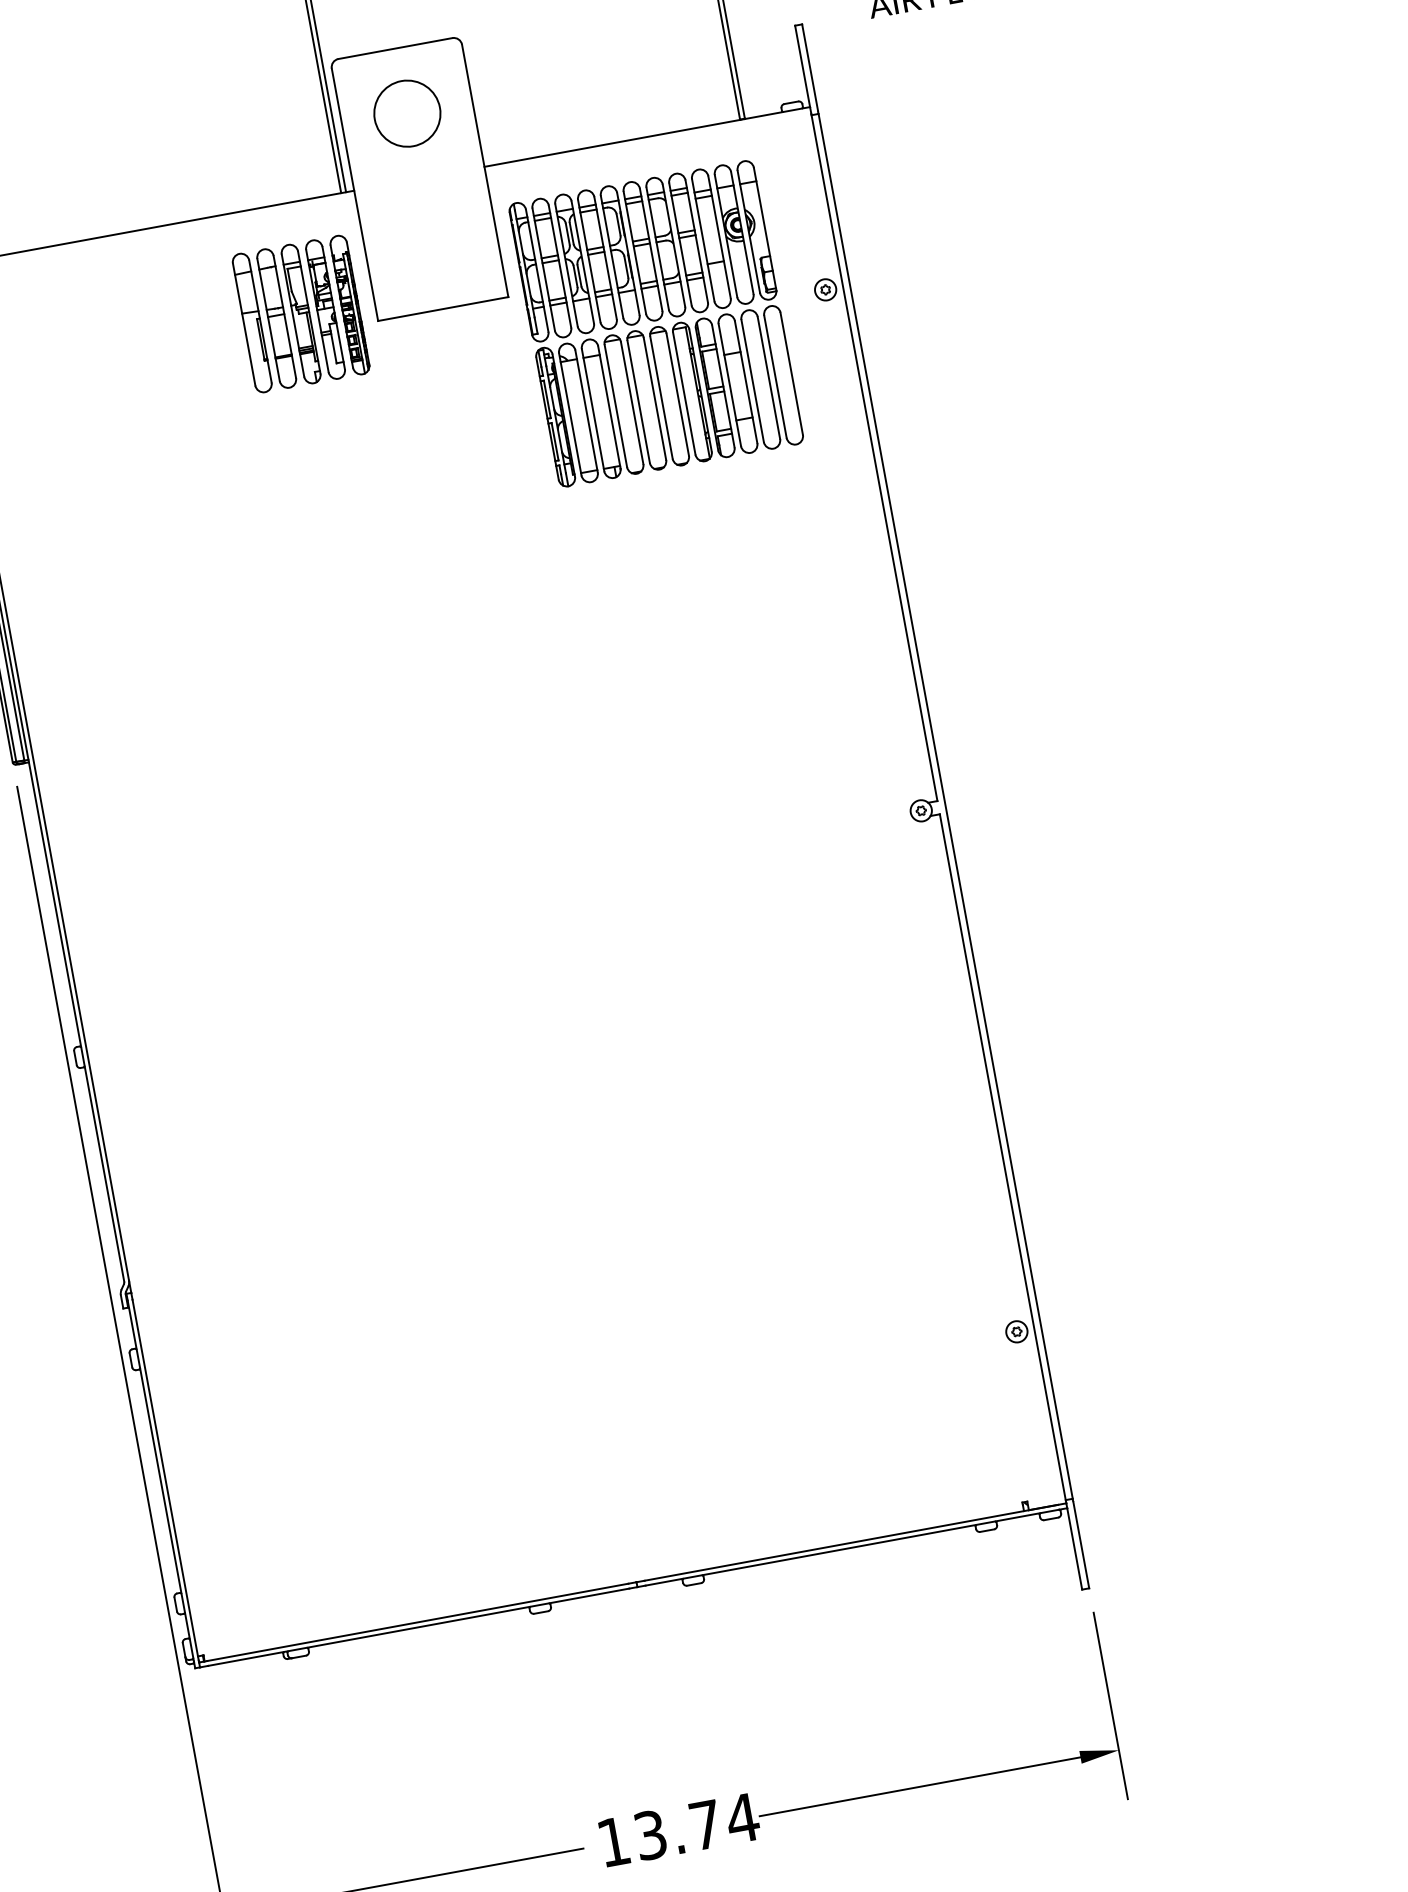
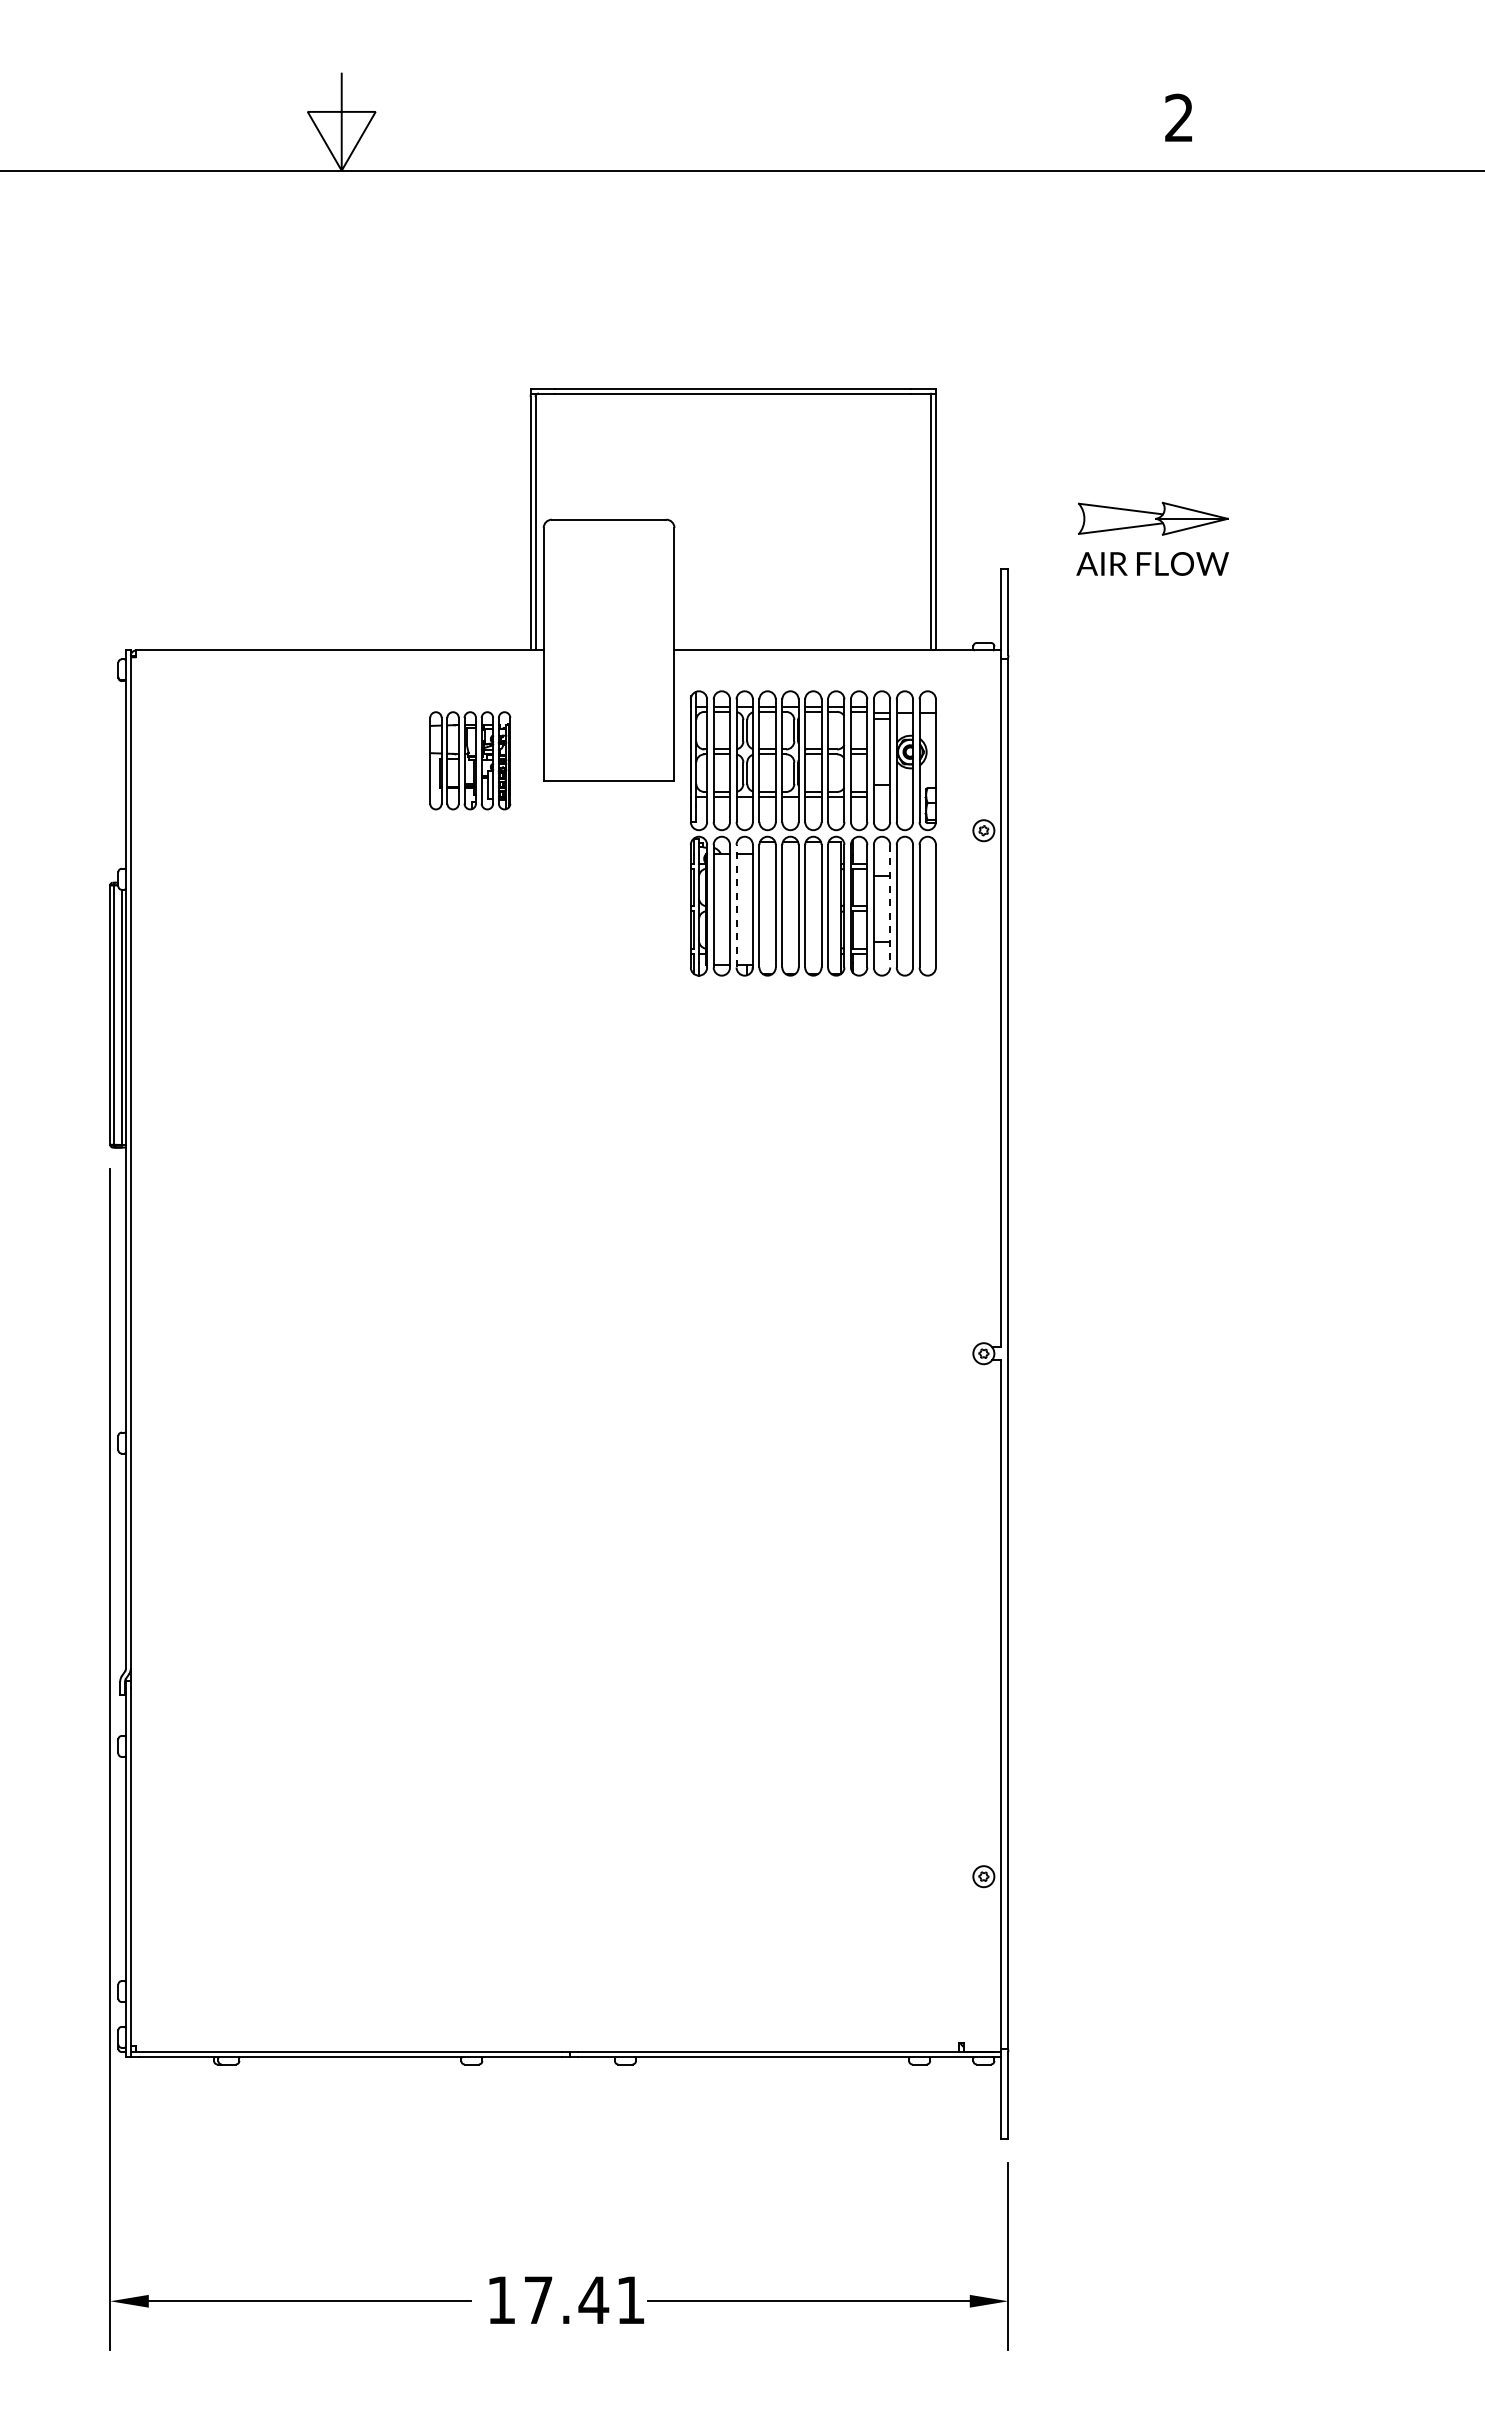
circle: (406, 113) -> (608, 584), removed
part: (301, 313) -> (470, 760), size x0.7
line: (746, 382) -> (890, 906), solid -> dashed
line: (592, 409) -> (736, 905), solid -> dashed
text: (697, 1826) -> (585, 2300), 13.74 -> 17.41

